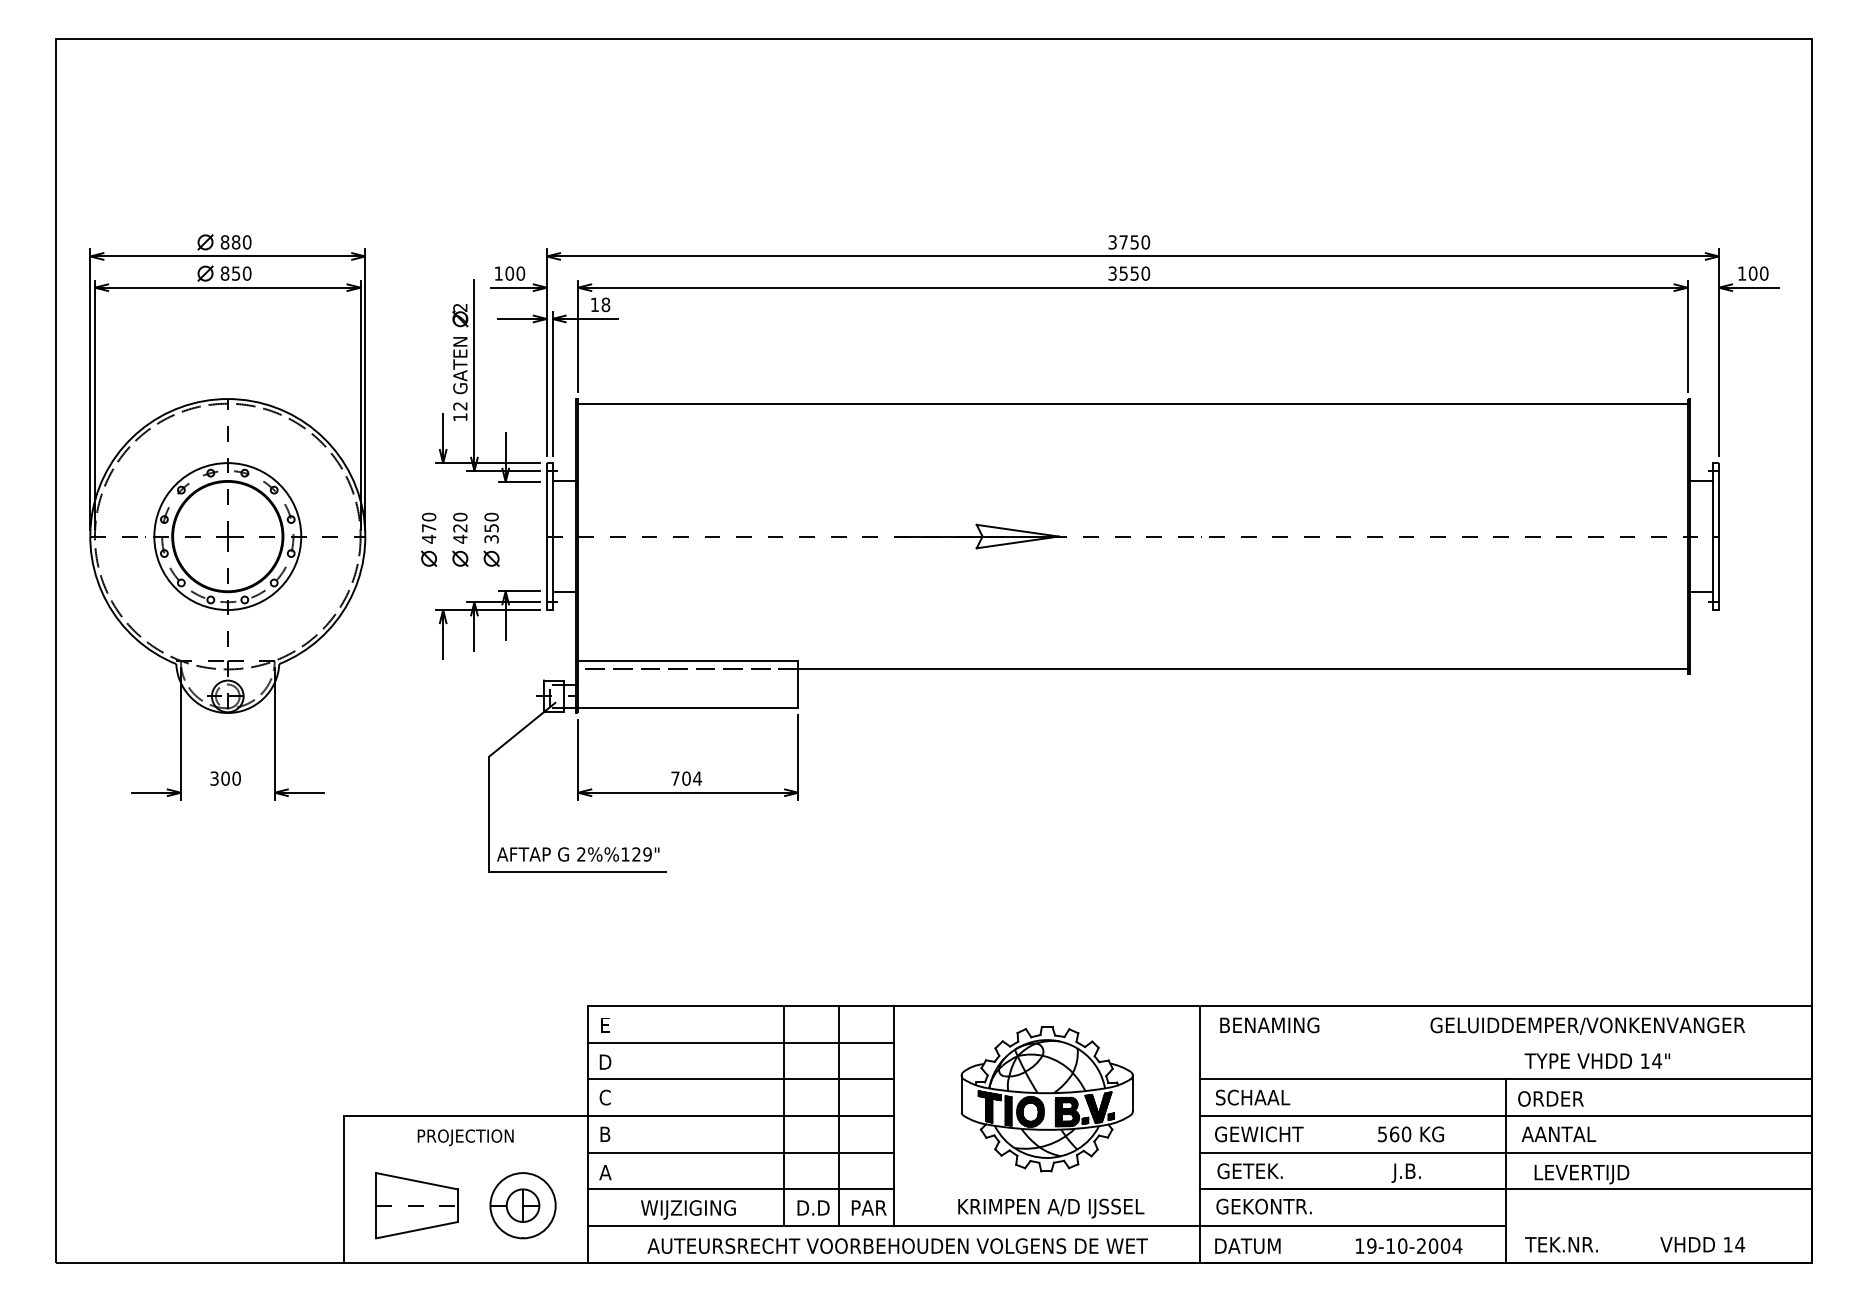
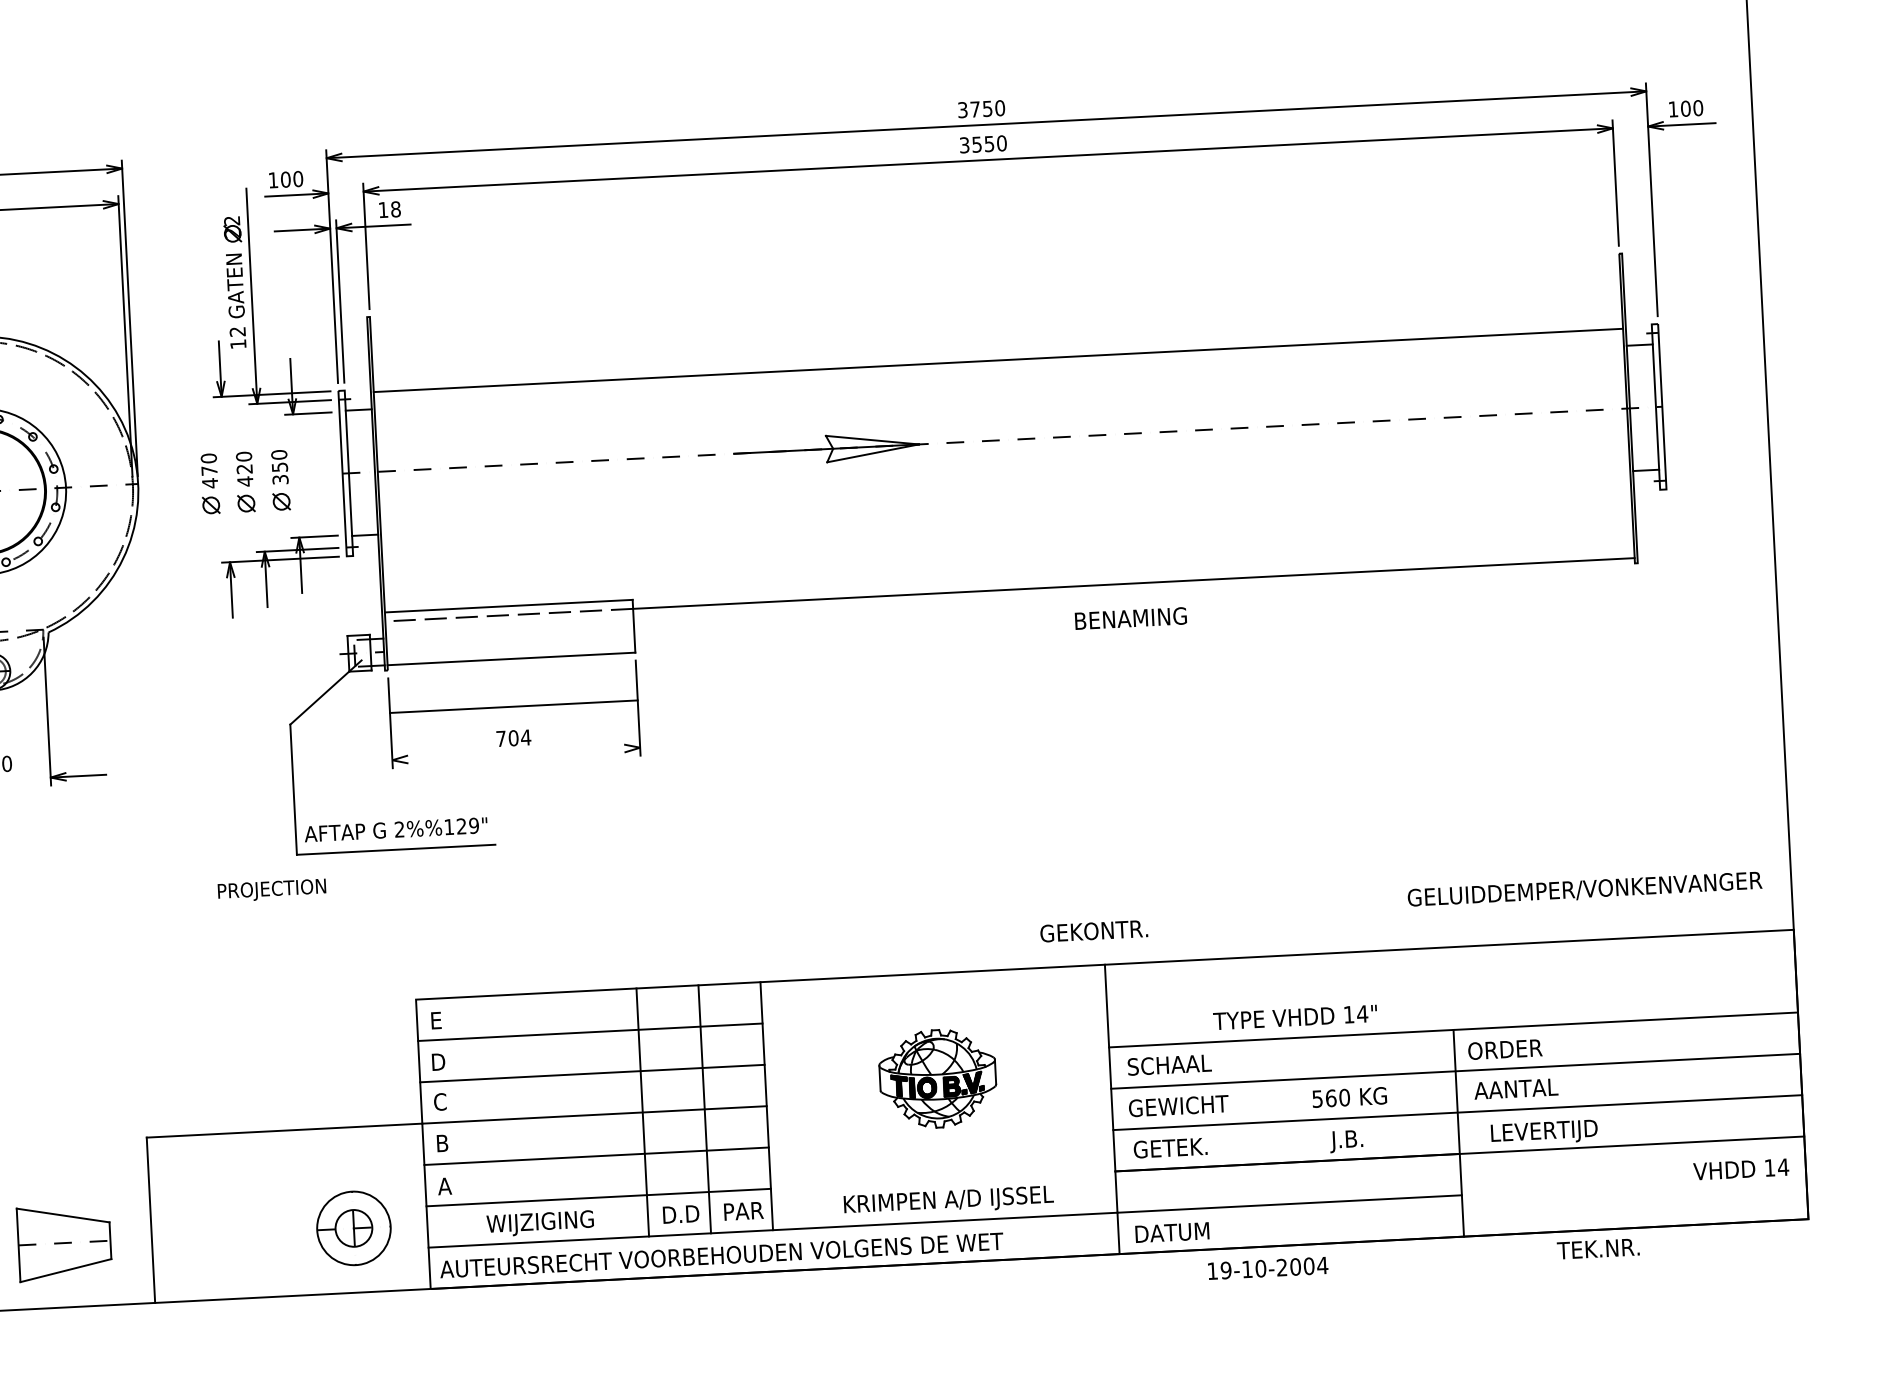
line: (1132, 403) -> (997, 360), moved
line: (688, 792) -> (514, 706), moved
text: (1269, 1025) -> (1130, 618), moved
text: (1587, 1025) -> (1584, 889), moved
text: (1597, 1060) -> (1295, 1016), moved
part: (1046, 1099) -> (937, 1078), size x0.6
text: (465, 1137) -> (271, 890), moved
part: (416, 1205) -> (63, 1242), moved
text: (1263, 1206) -> (1093, 931), moved
text: (1561, 1244) -> (1598, 1248), moved
text: (1702, 1244) -> (1741, 1169), moved
text: (897, 1245) -> (721, 1254), moved
text: (1409, 1245) -> (1268, 1267), moved

